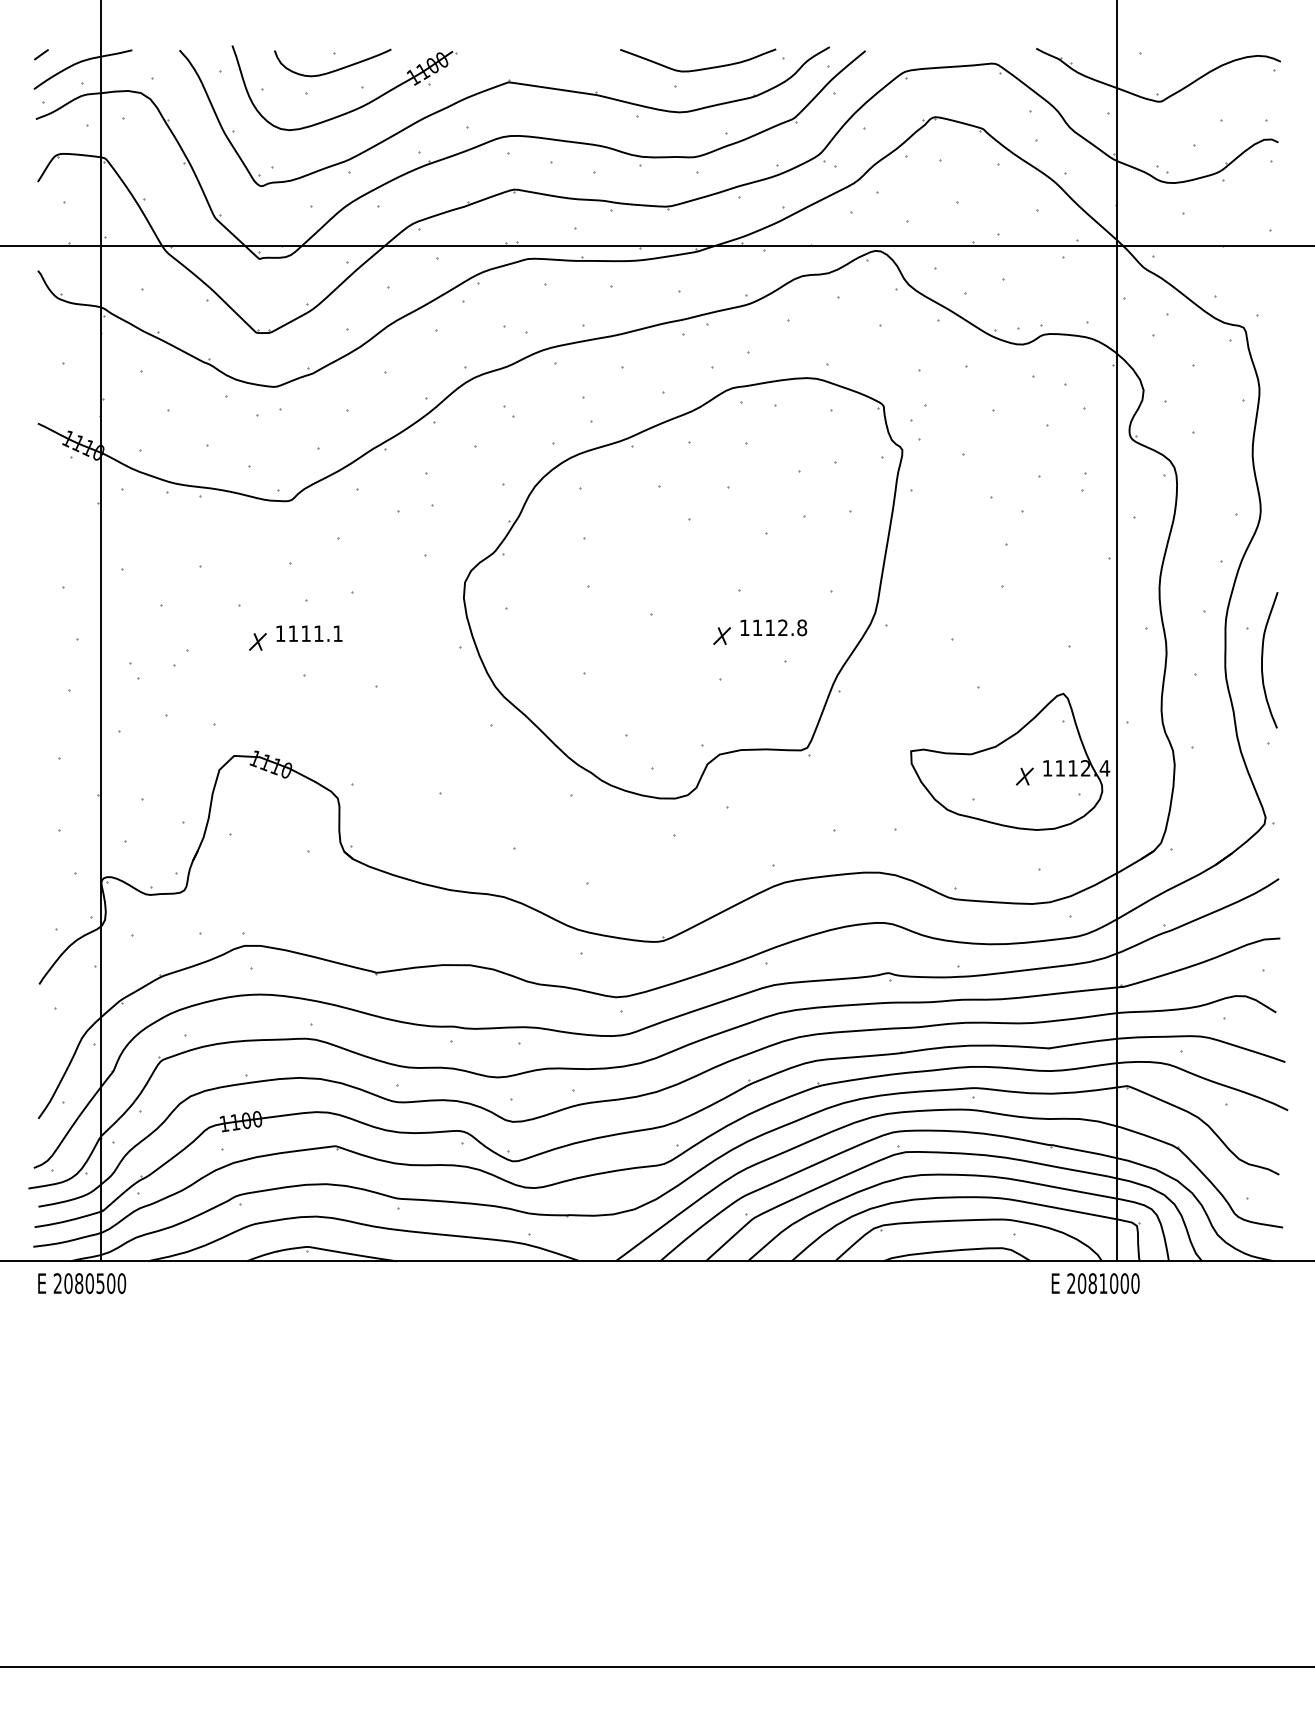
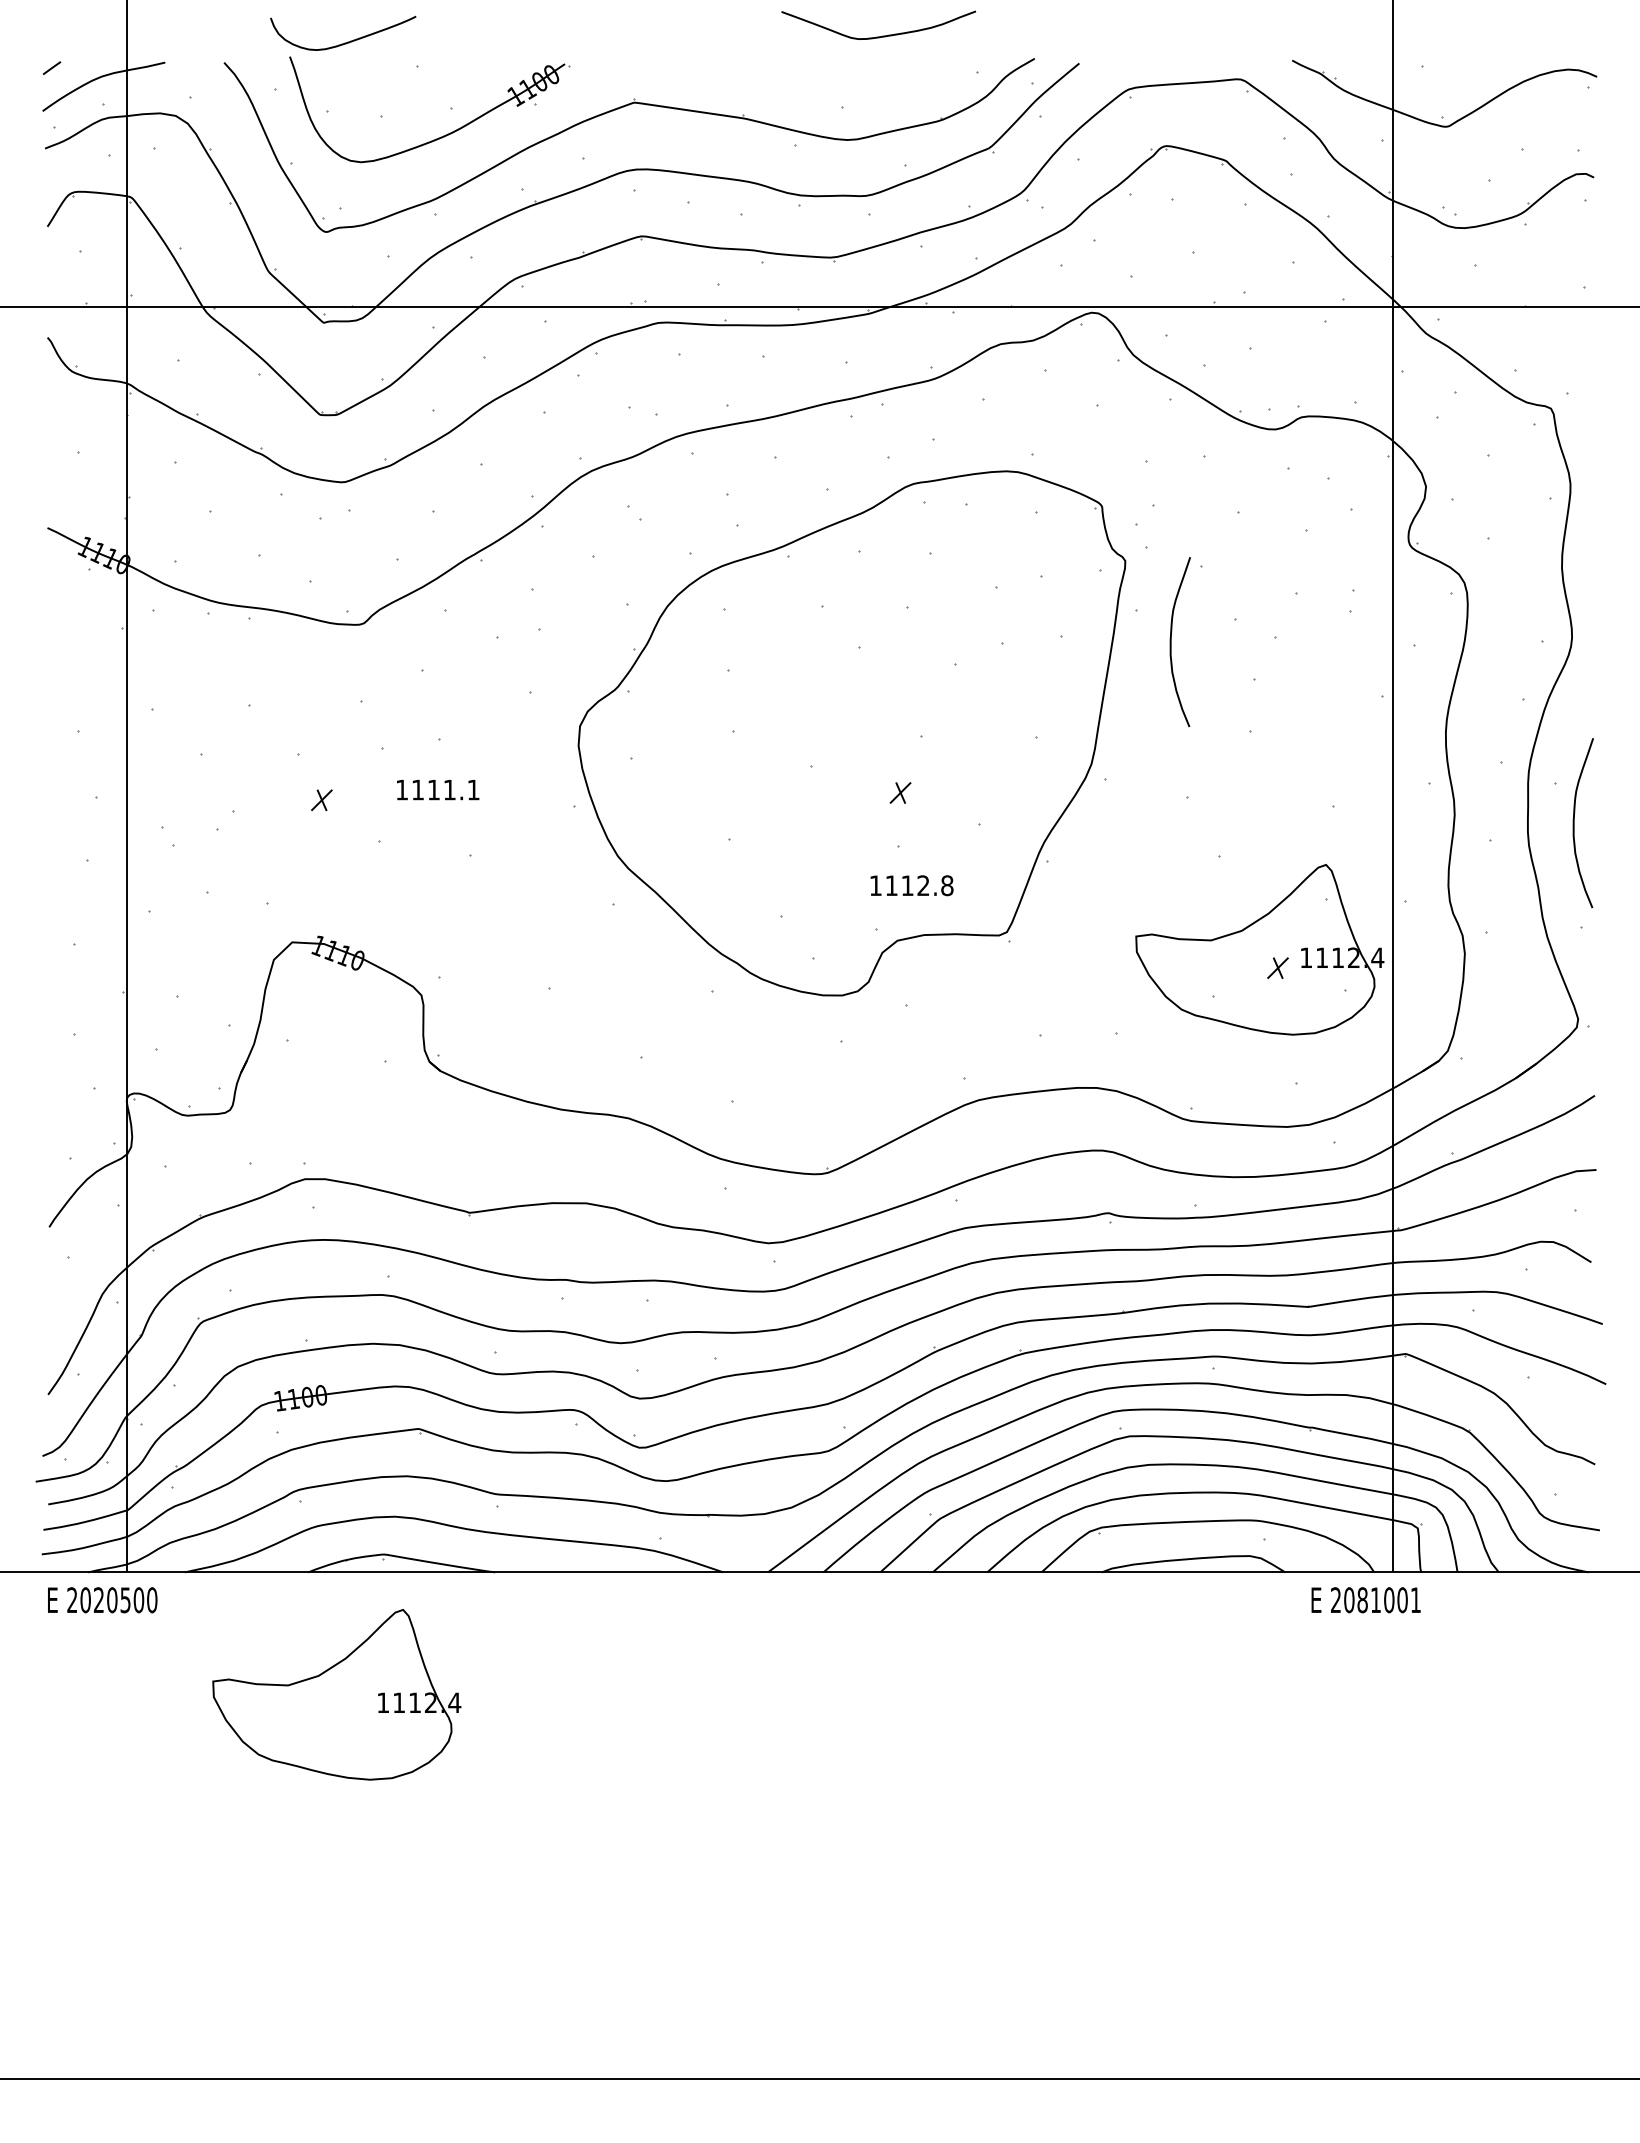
curve: (701, 68) -> (882, 35), moved
curve: (336, 69) -> (347, 41), moved
curve: (939, 515) -> (1171, 642), added
text: (773, 627) -> (911, 885), moved
text: (309, 634) -> (438, 790), moved
text: (78, 1283) -> (98, 1600), 2080500 -> 2020500
text: (1135, 1283) -> (1415, 1600), 2081000 -> 2081001
part: (269, 1359) -> (336, 1694), added

